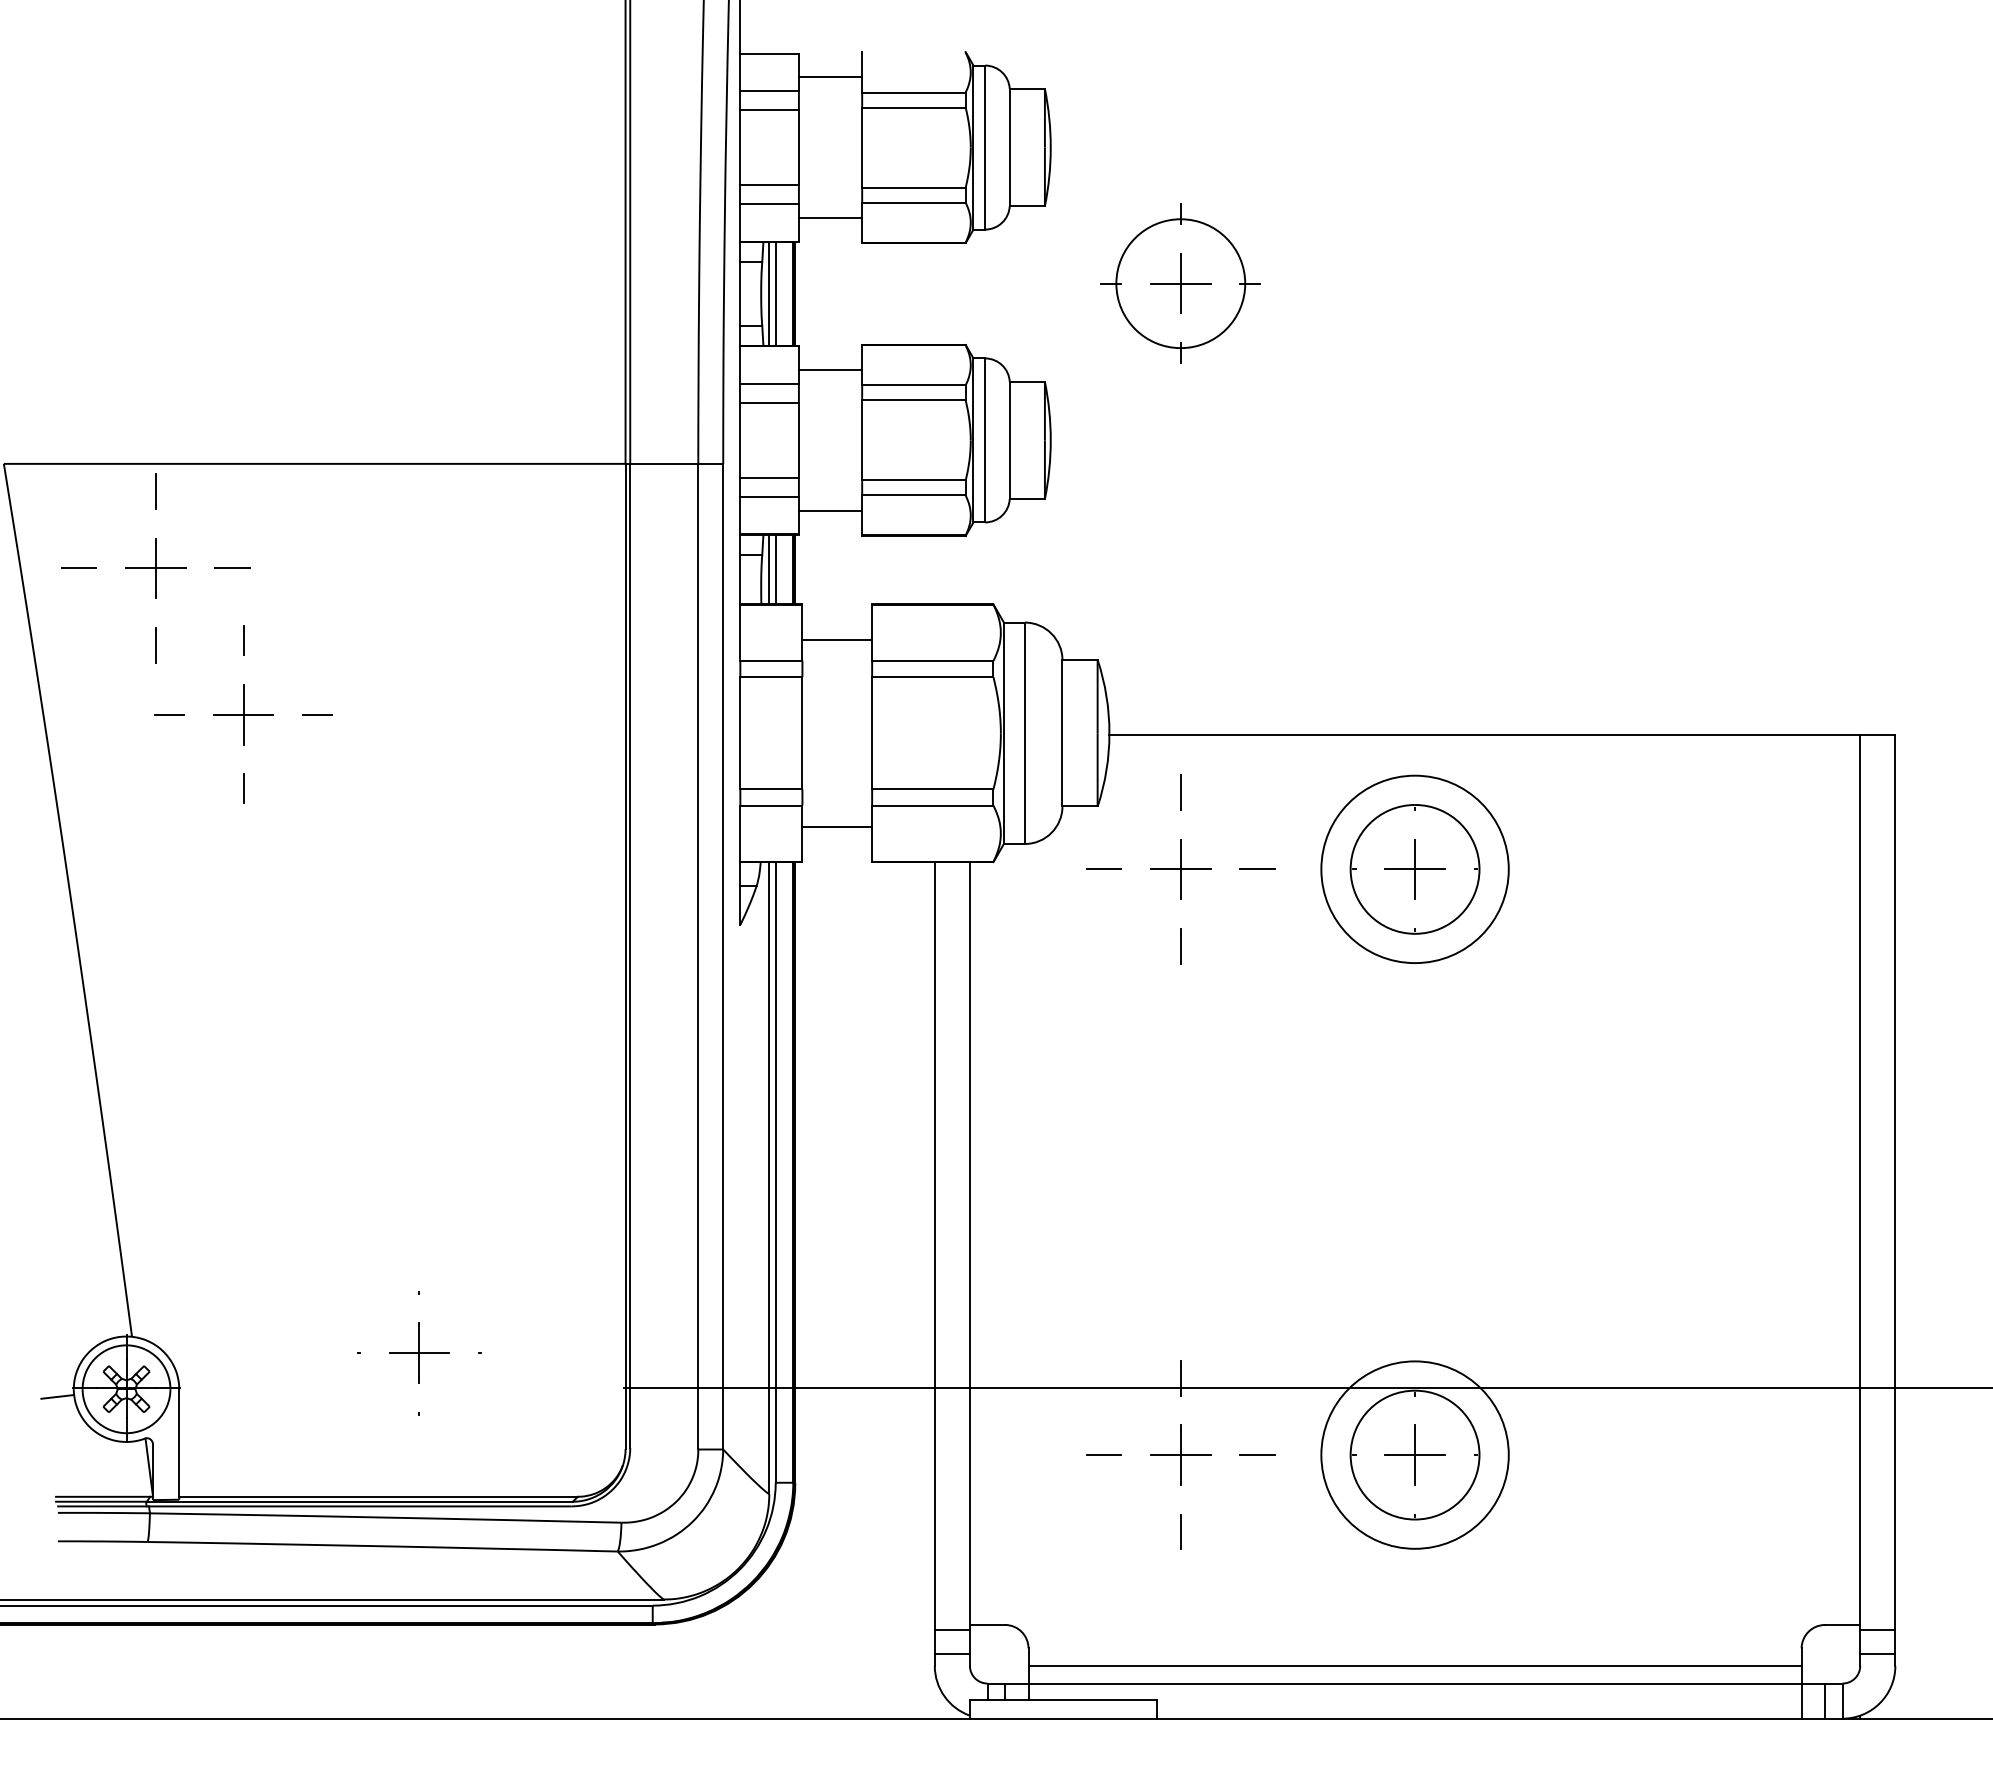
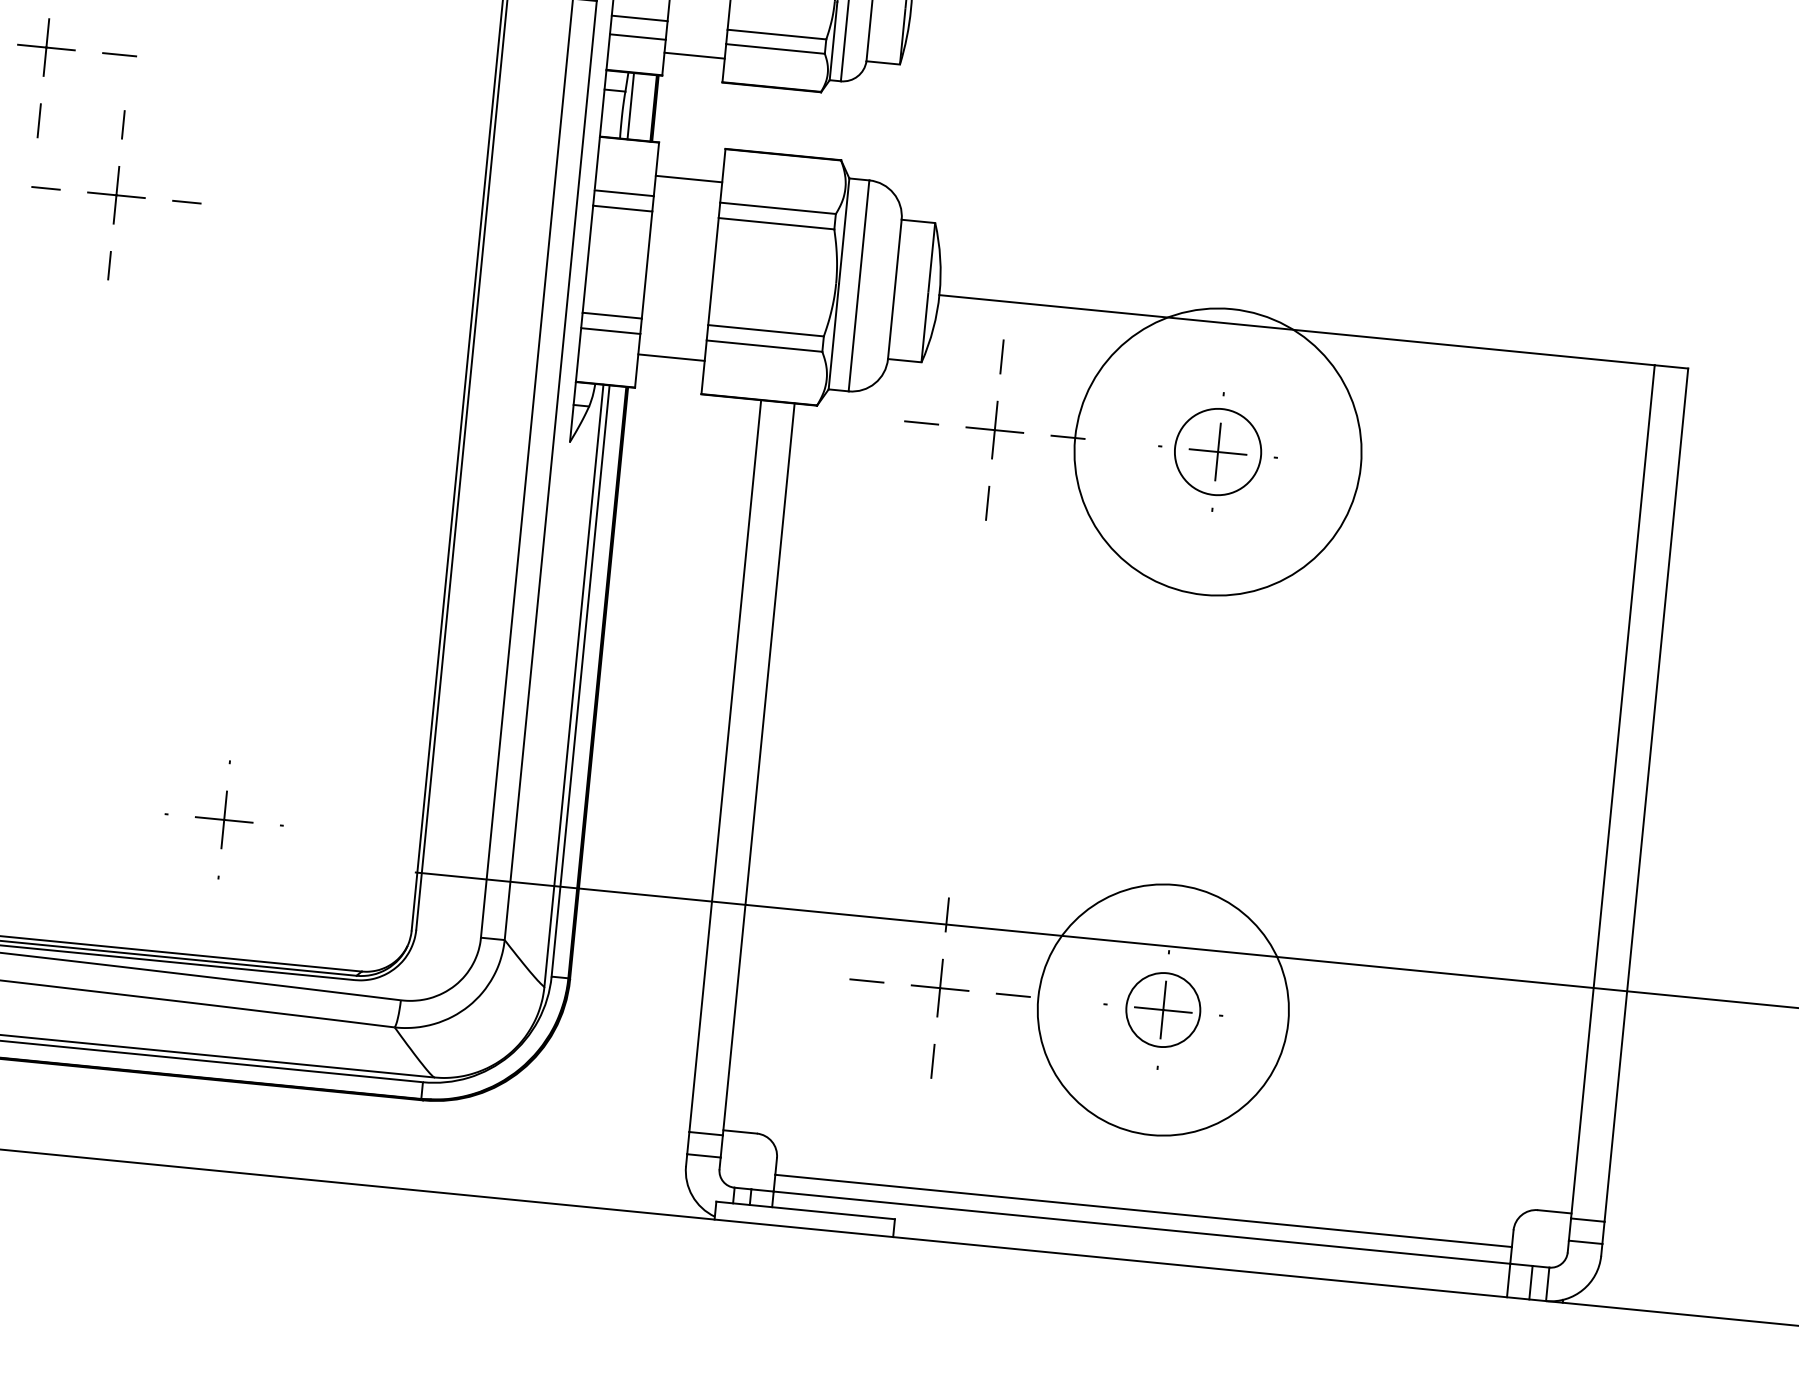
line: (775, 569) -> (636, 106), removed
circle: (1414, 868) -> (1217, 451), size x0.7
circle: (1414, 869) -> (1217, 452), size x1.6
circle: (1414, 1454) -> (1162, 1009), size x0.6
circle: (1414, 1454) -> (1162, 1009), size x1.4

